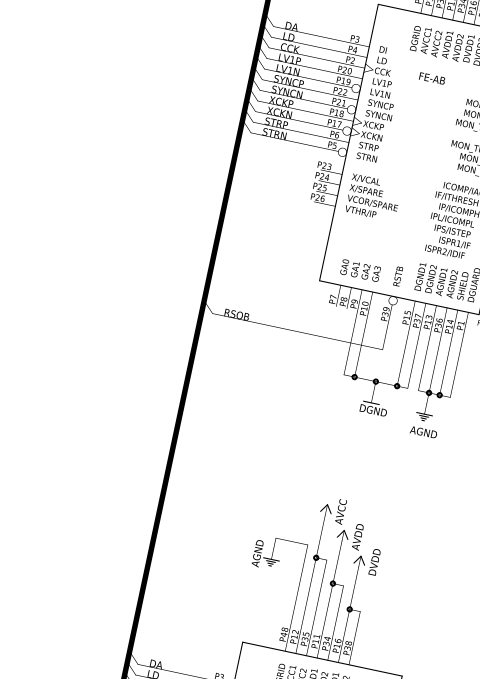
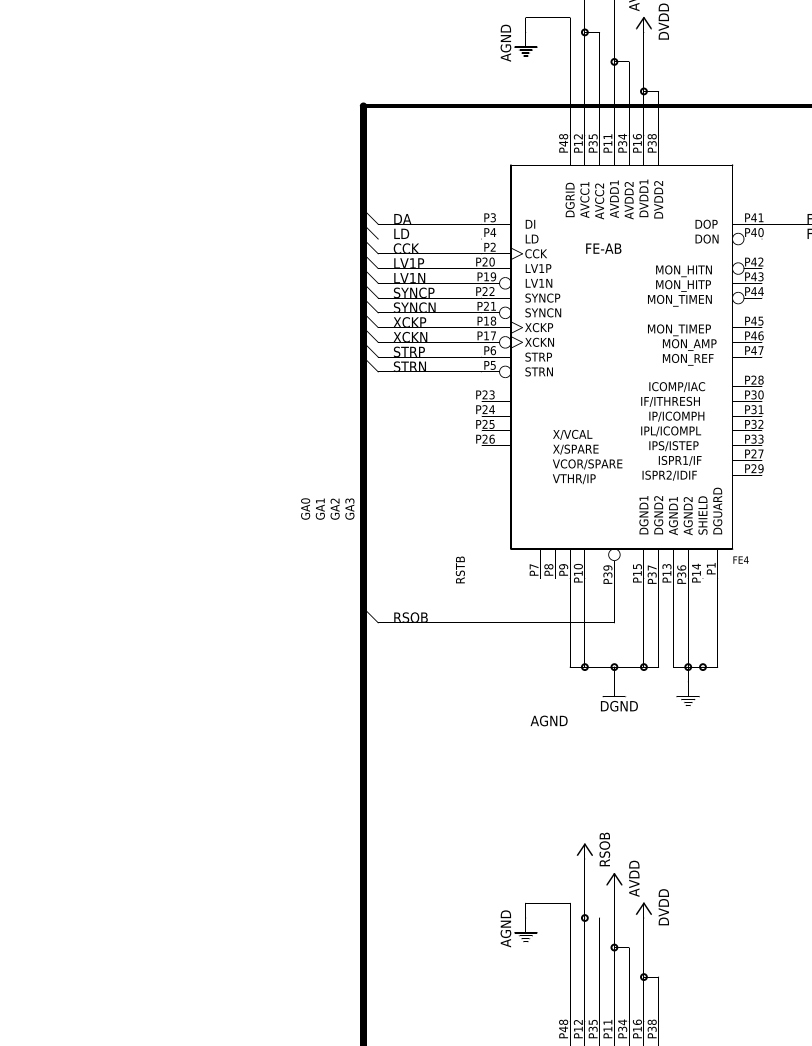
text: (373, 197) -> (587, 456), moved
text: (360, 270) -> (327, 508), moved
text: (397, 275) -> (459, 569), moved
text: (423, 431) -> (548, 720), moved
text: (340, 511) -> (604, 849), AVCC -> RSOB

